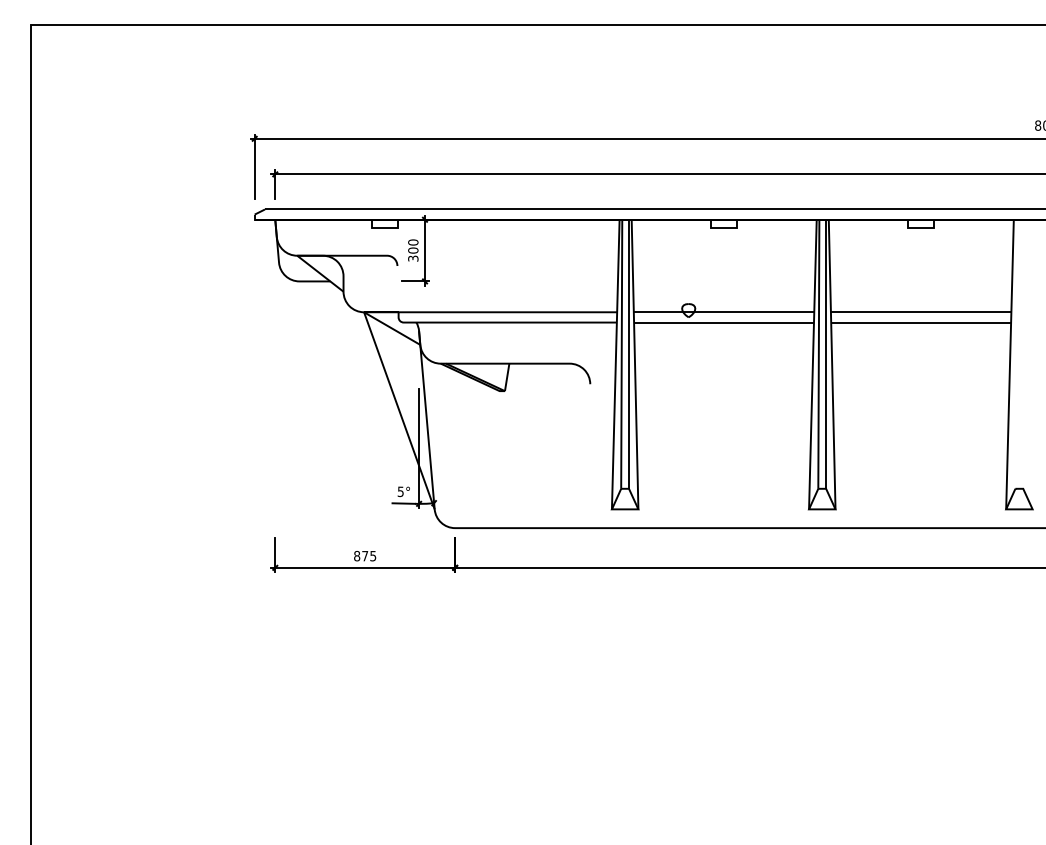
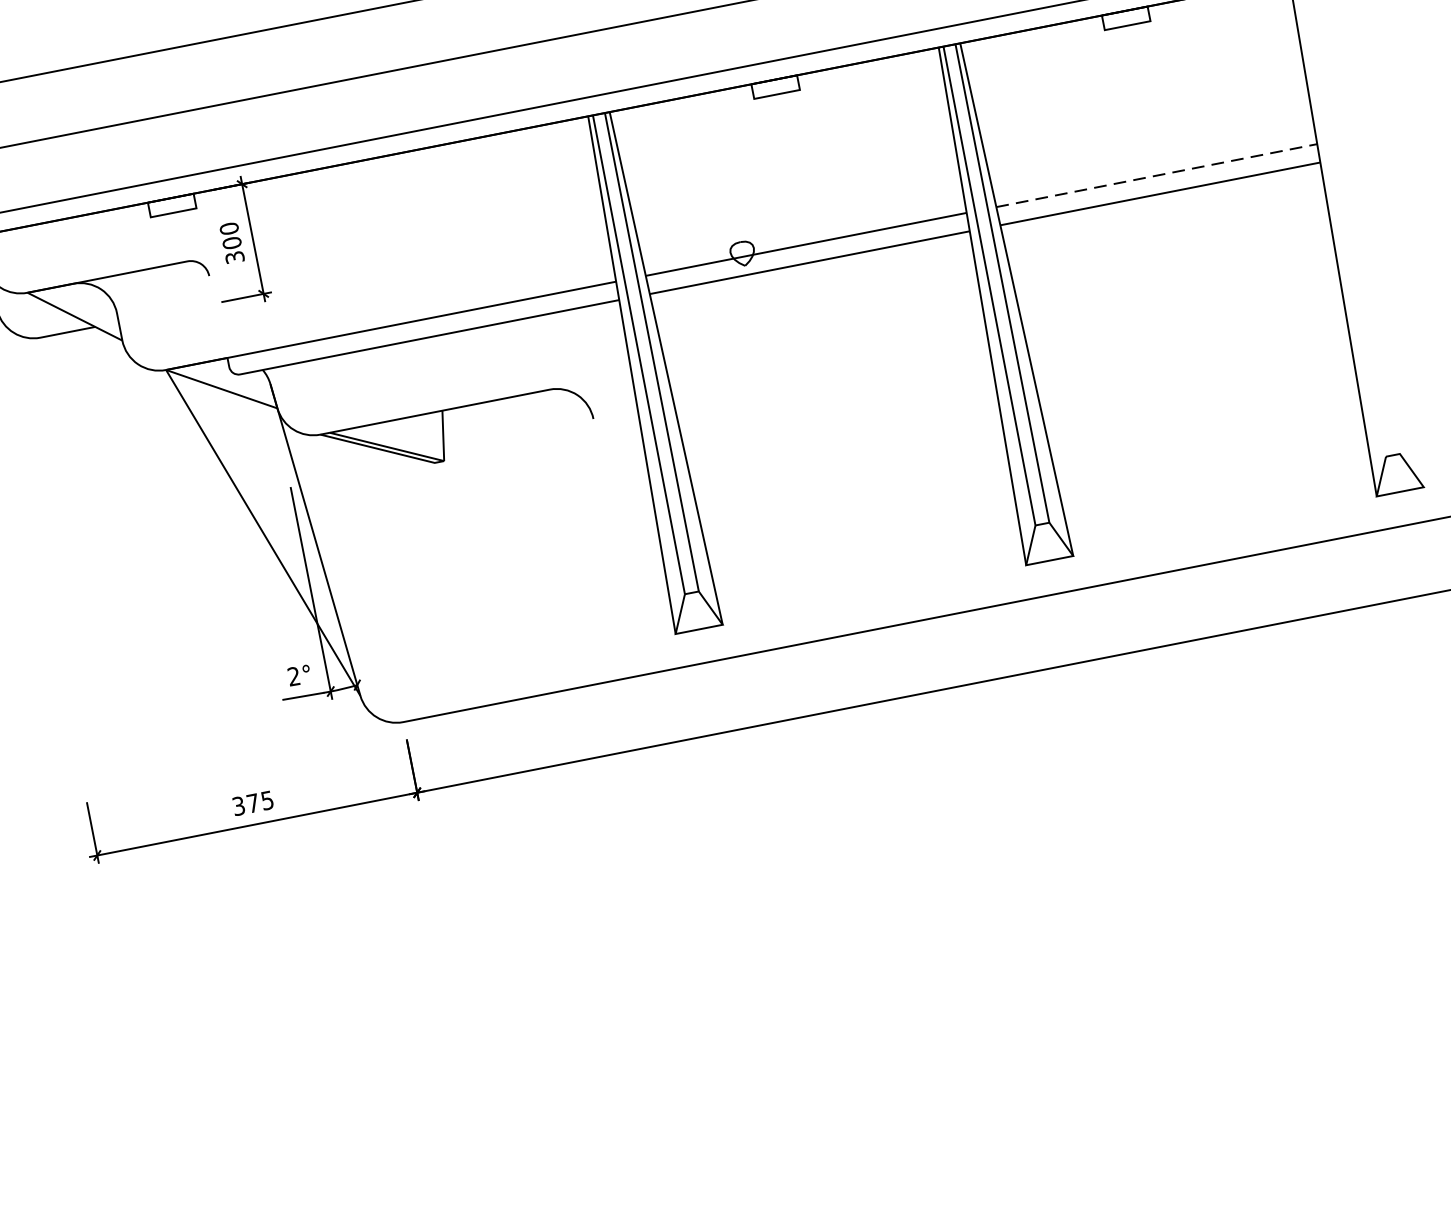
line: (921, 312) -> (1157, 175), solid -> dashed
text: (400, 491) -> (293, 676), 5° -> 2°
text: (357, 556) -> (239, 806), 875 -> 375

